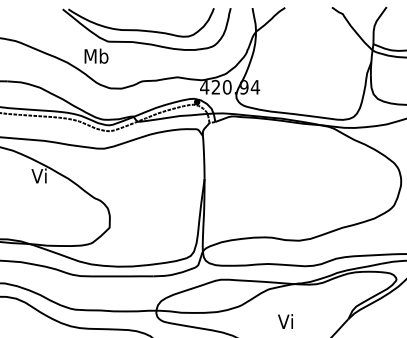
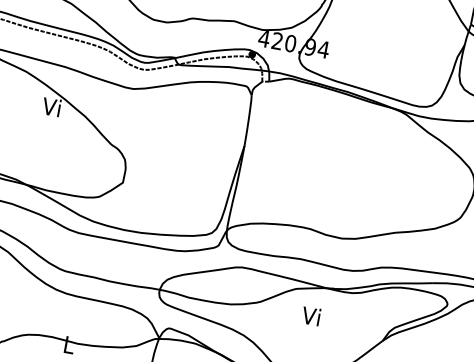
text: (285, 321) -> (311, 316), moved

